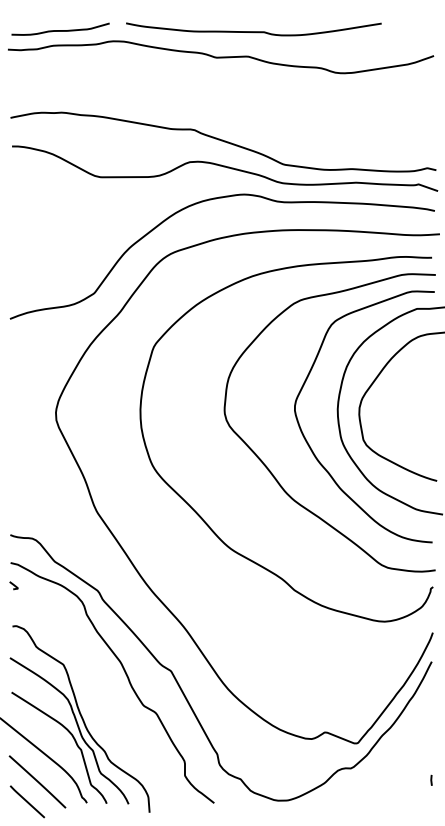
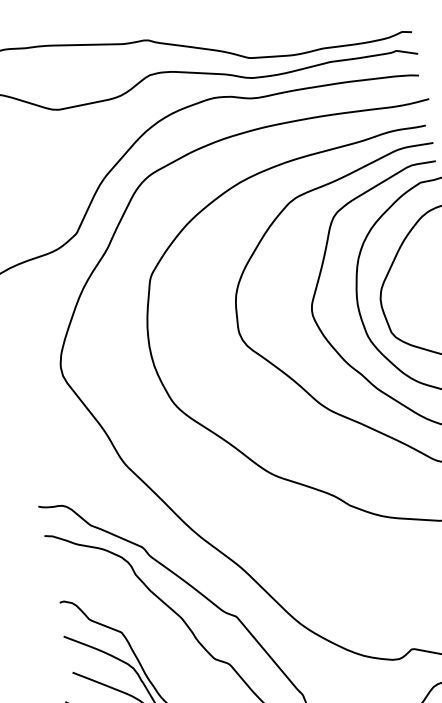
curve: (13, 585) -> (52, 559), removed

